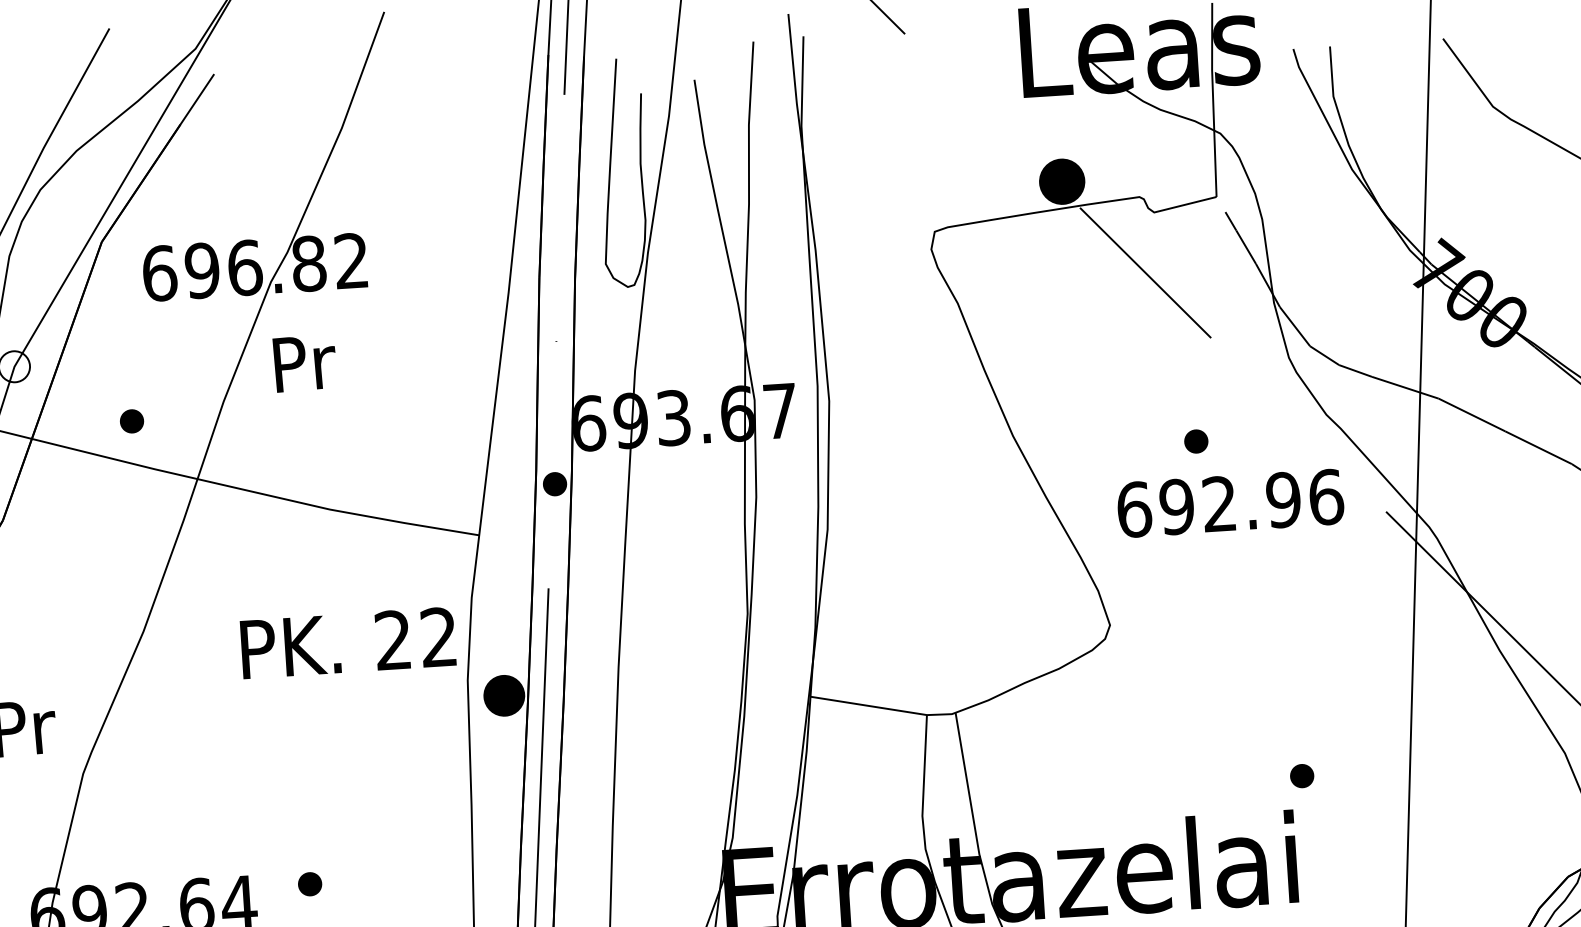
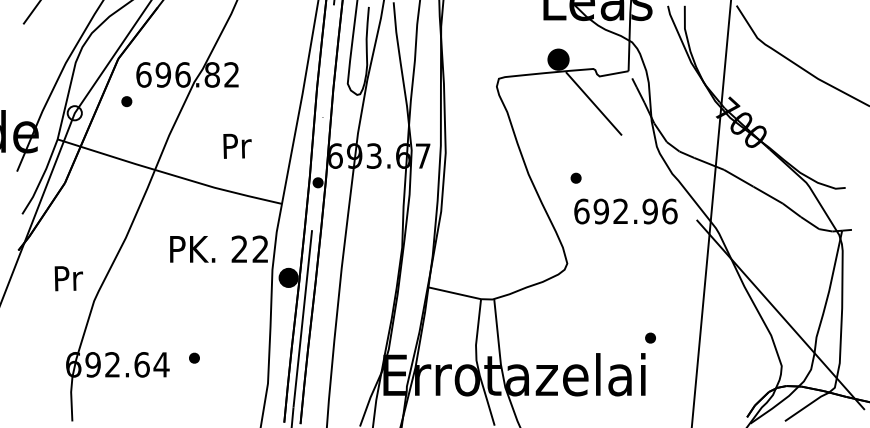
text: (304, 361) -> (237, 145), moved
part: (131, 421) -> (126, 101), moved
part: (1194, 439) -> (575, 177), moved

